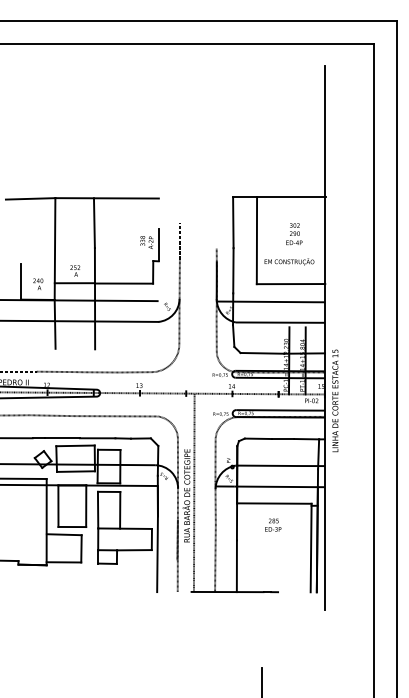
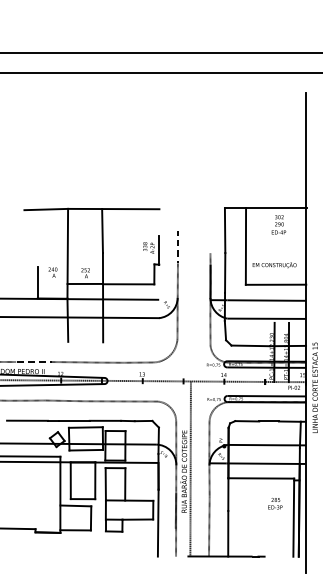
text: (294, 234) -> (279, 225), moved
text: (38, 283) -> (53, 271), moved
text: (273, 524) -> (275, 503), moved

